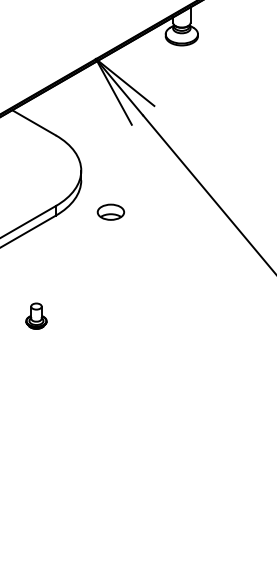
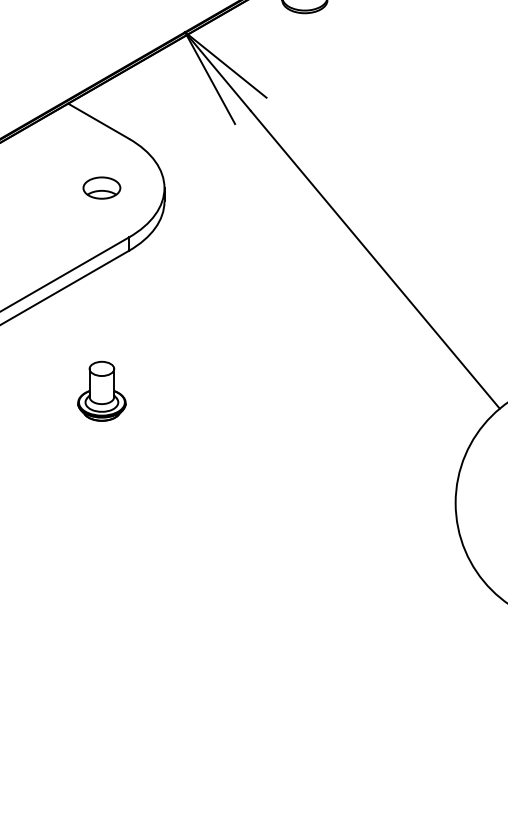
part: (110, 211) -> (101, 187), moved
part: (36, 315) -> (101, 390), size x1.67

